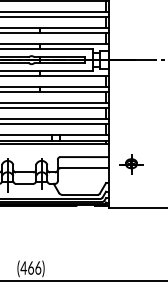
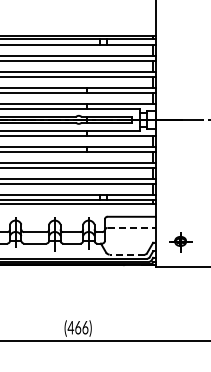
part: (131, 164) -> (180, 242), moved
line: (85, 167) -> (132, 227), solid -> dashed
line: (80, 194) -> (127, 254), solid -> dashed

